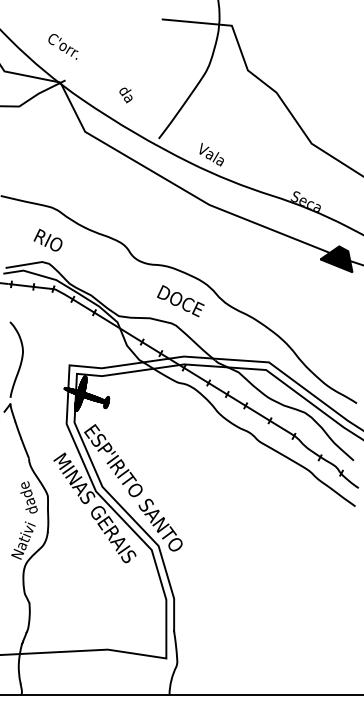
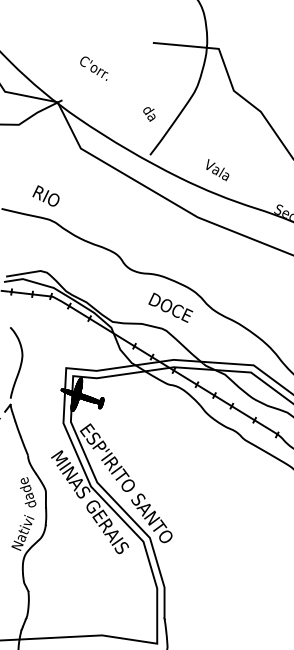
text: (63, 46) -> (94, 68), moved
text: (125, 95) -> (148, 114), moved
text: (211, 154) -> (217, 169), moved
text: (47, 239) -> (45, 195), moved

